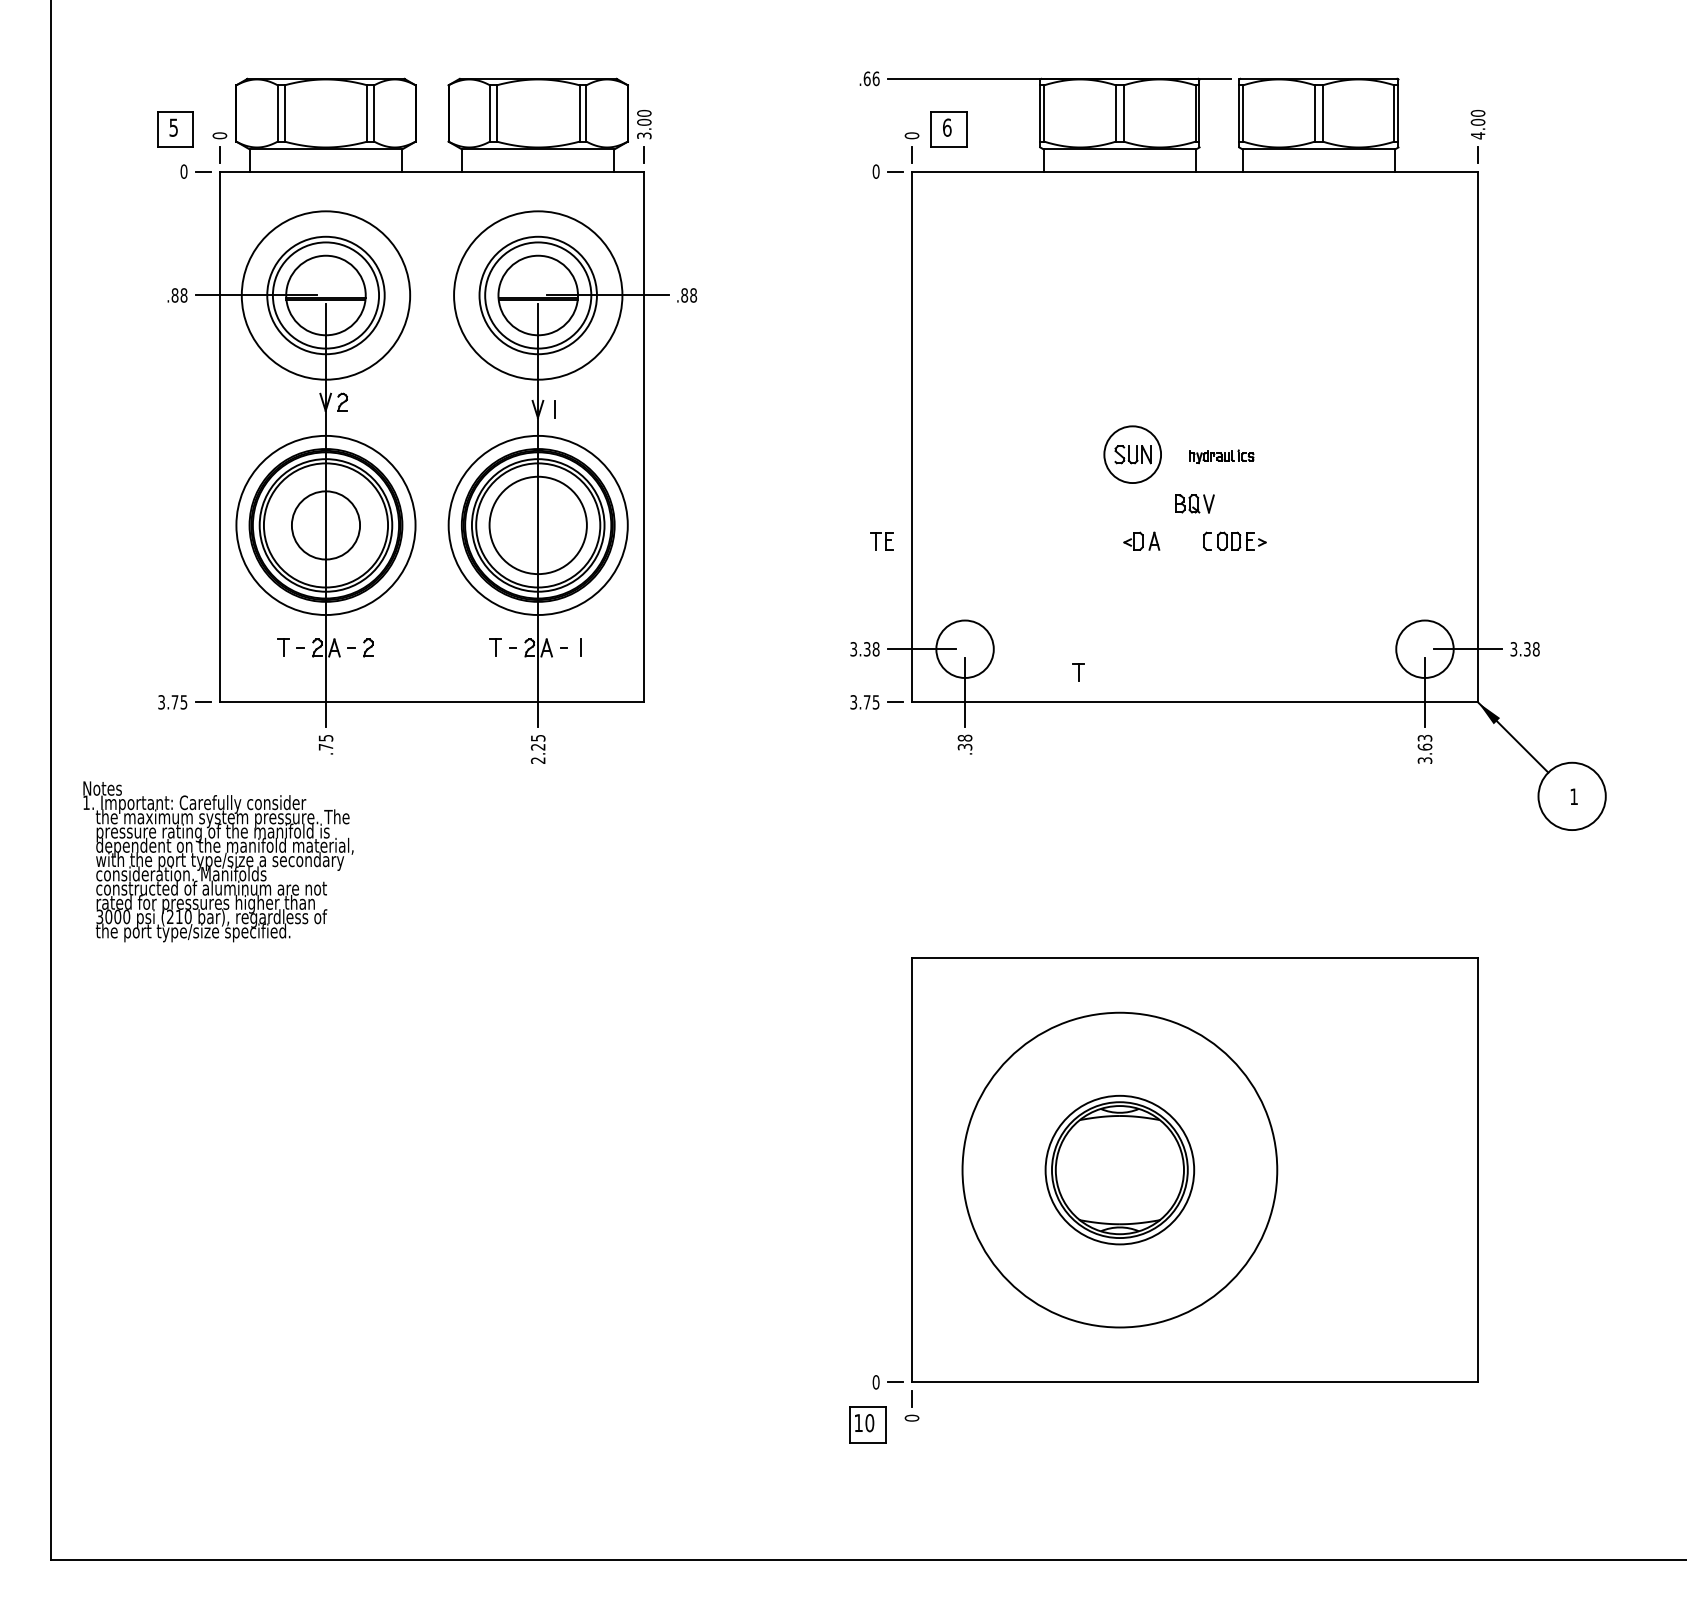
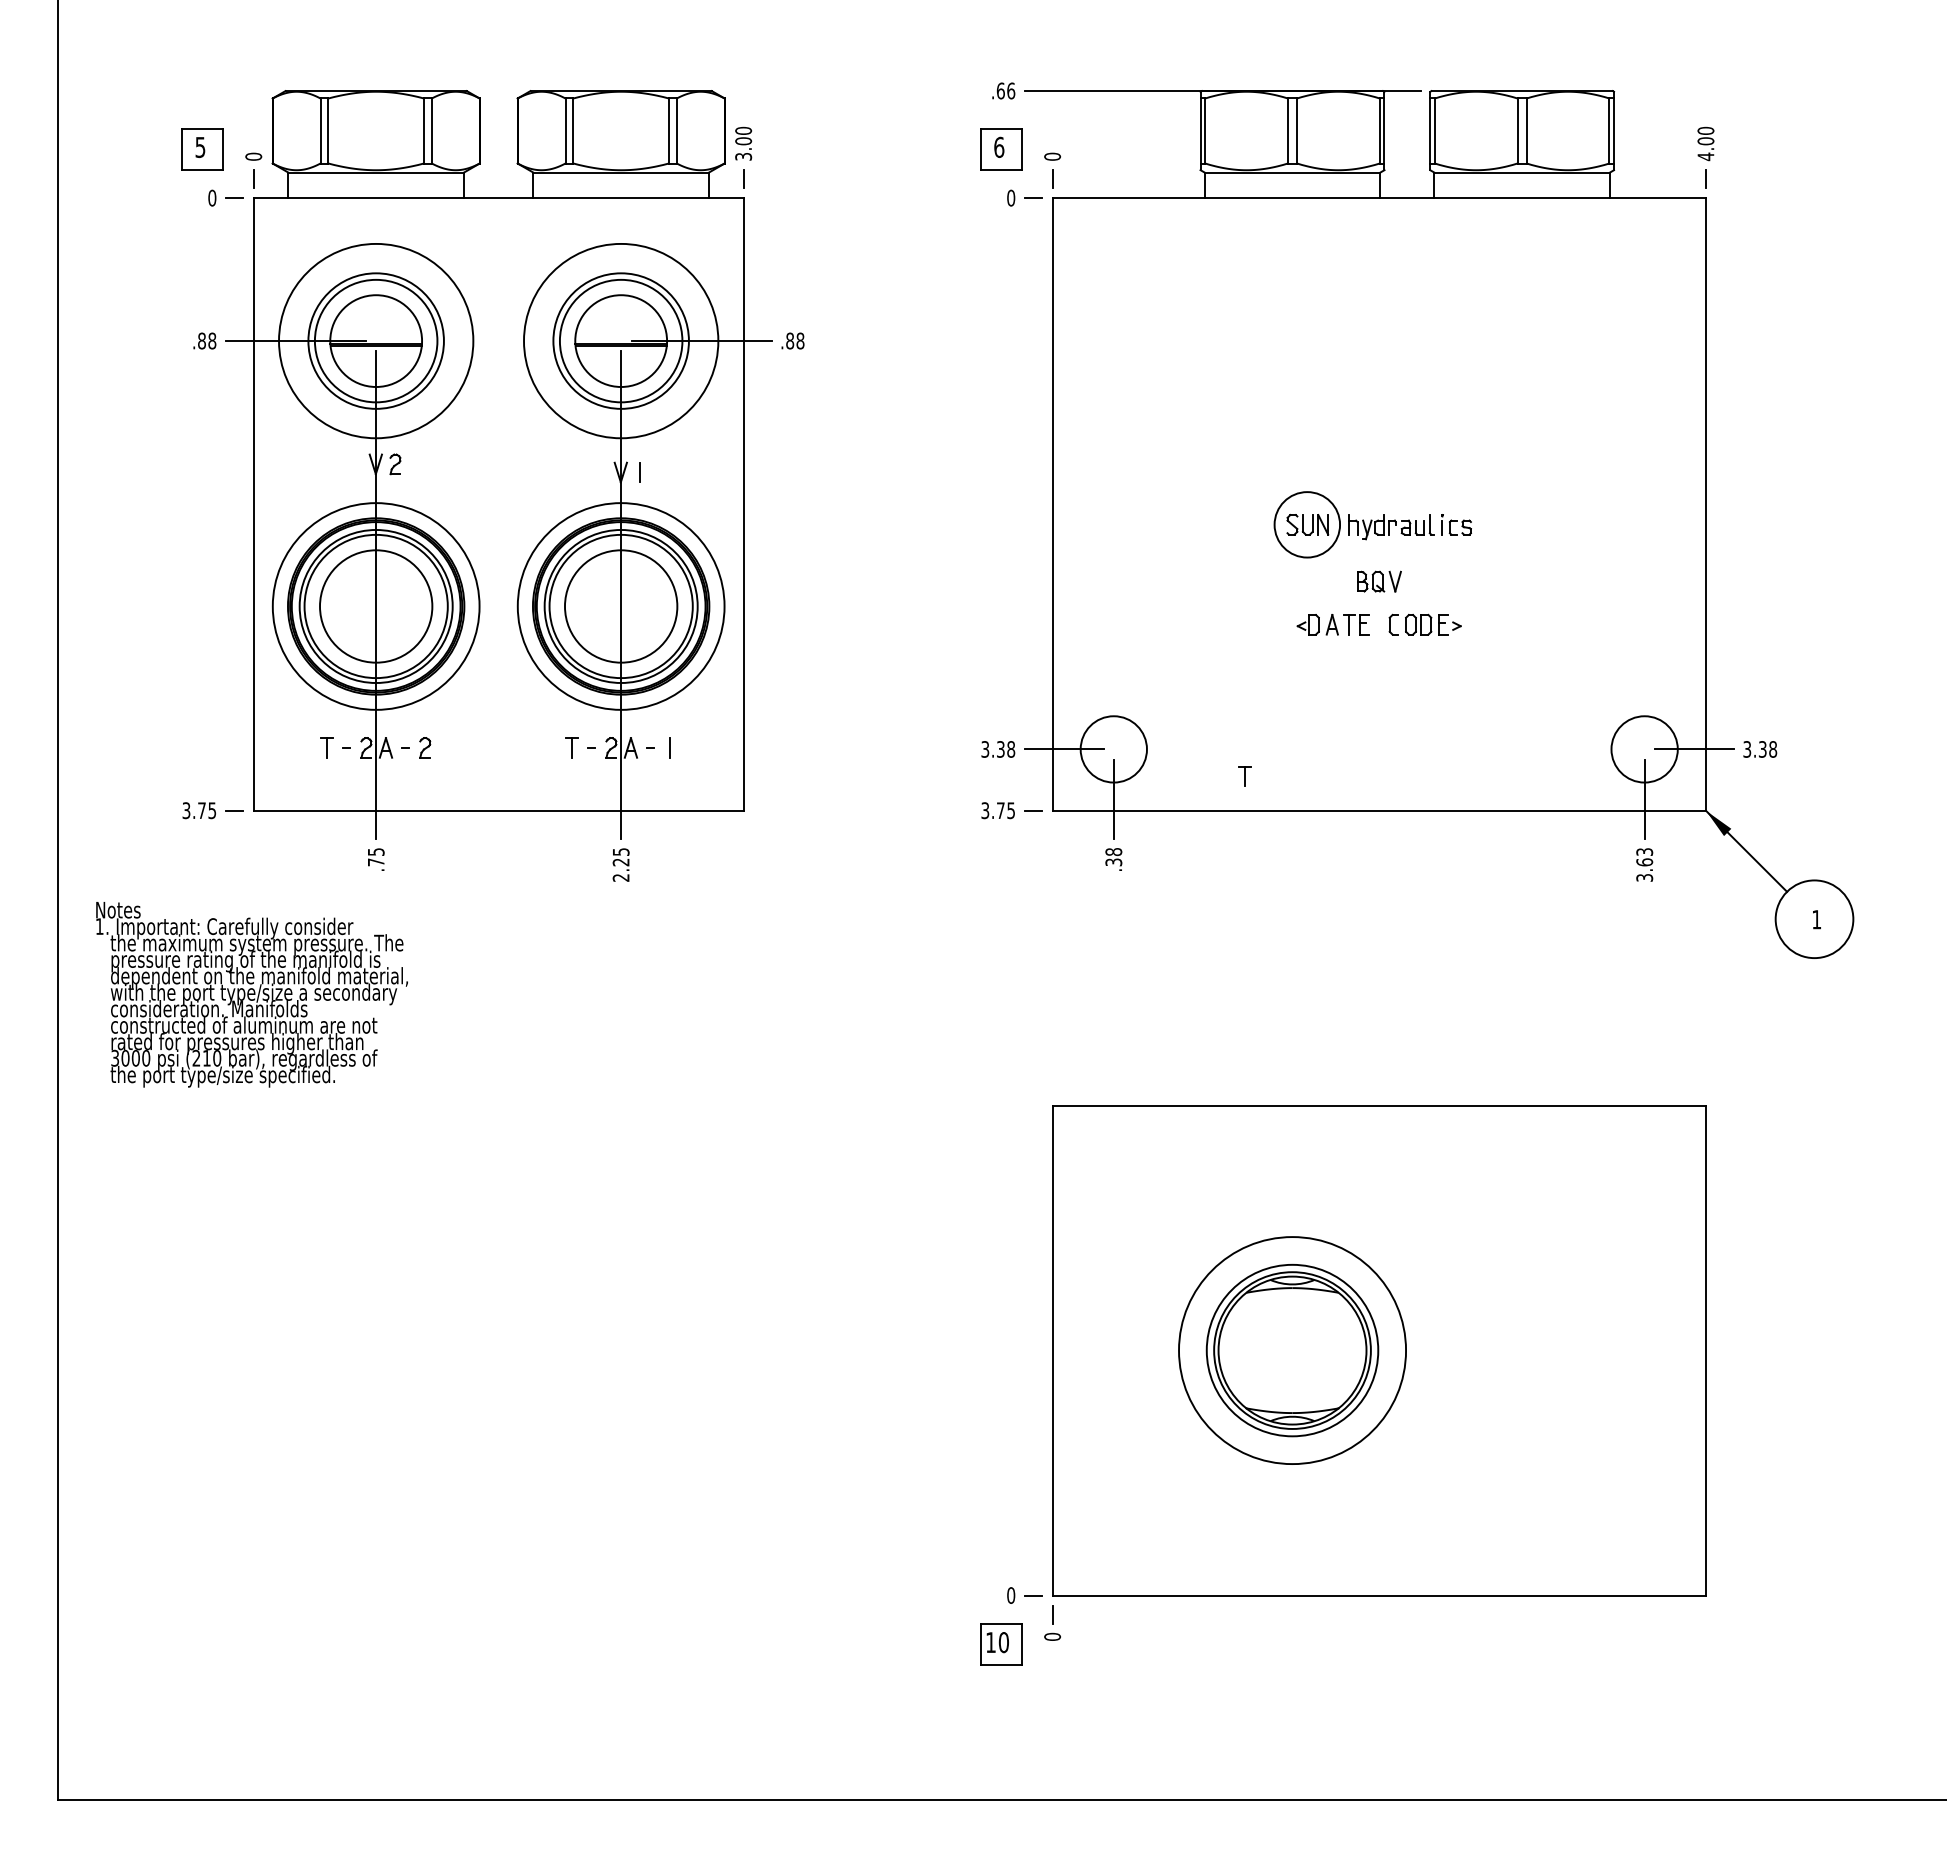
part: (949, 129) -> (1001, 149), moved
part: (1221, 457) -> (1409, 527), size x1.67
circle: (326, 525) -> (376, 606), size x1.43
part: (882, 541) -> (1356, 624), moved
circle: (1119, 1170) -> (1292, 1350), size x0.62

